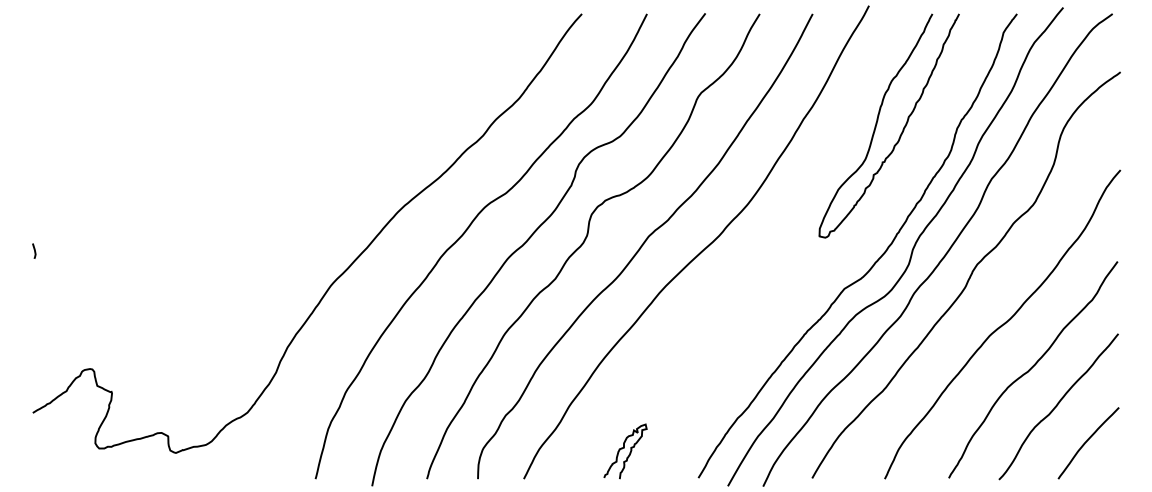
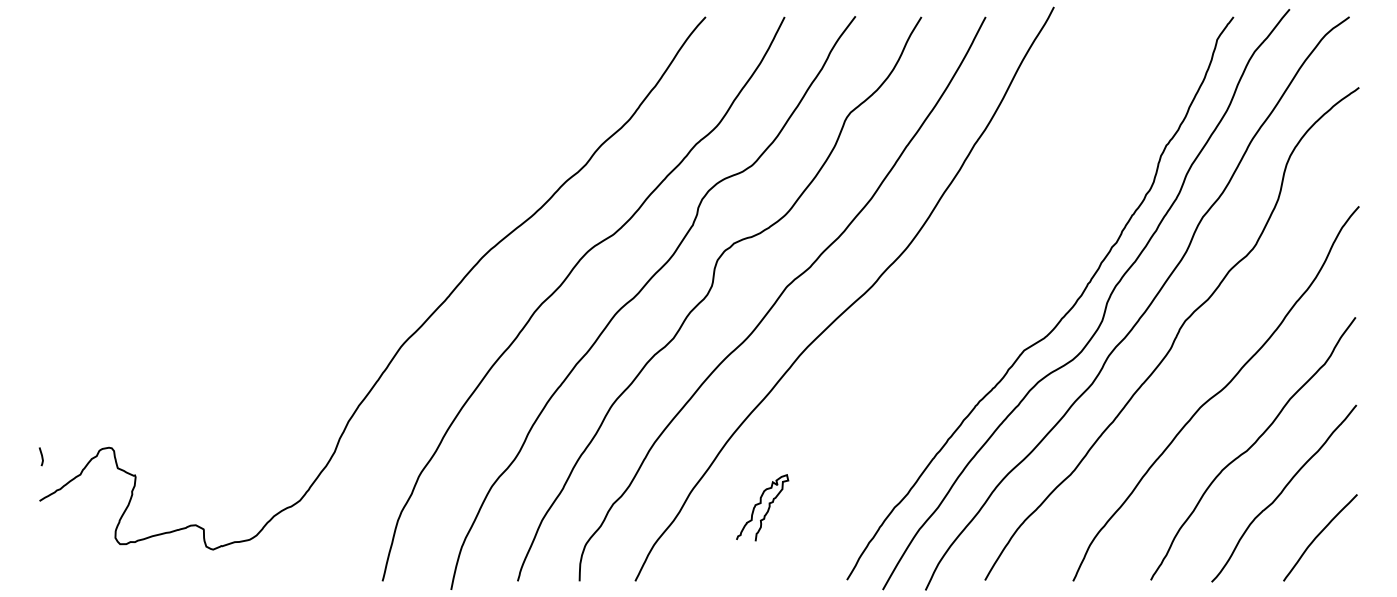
curve: (877, 123) -> (1064, 149), removed
line: (34, 250) -> (41, 456), moved
curve: (623, 448) -> (760, 504), moved

